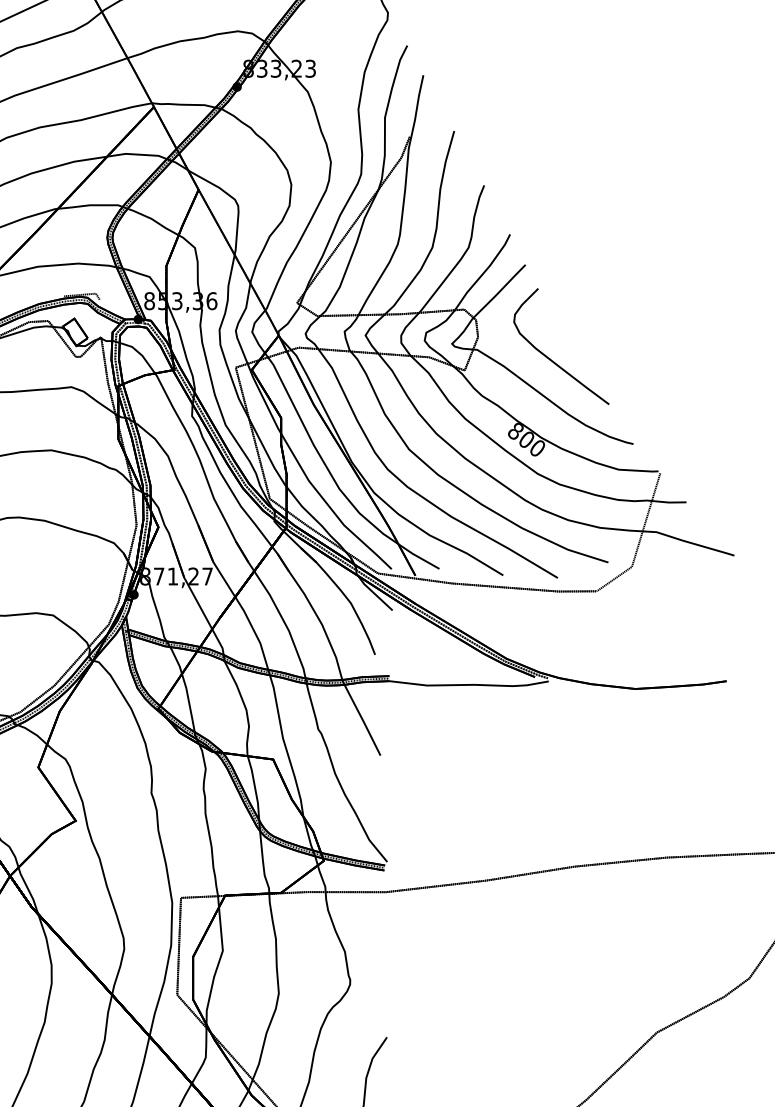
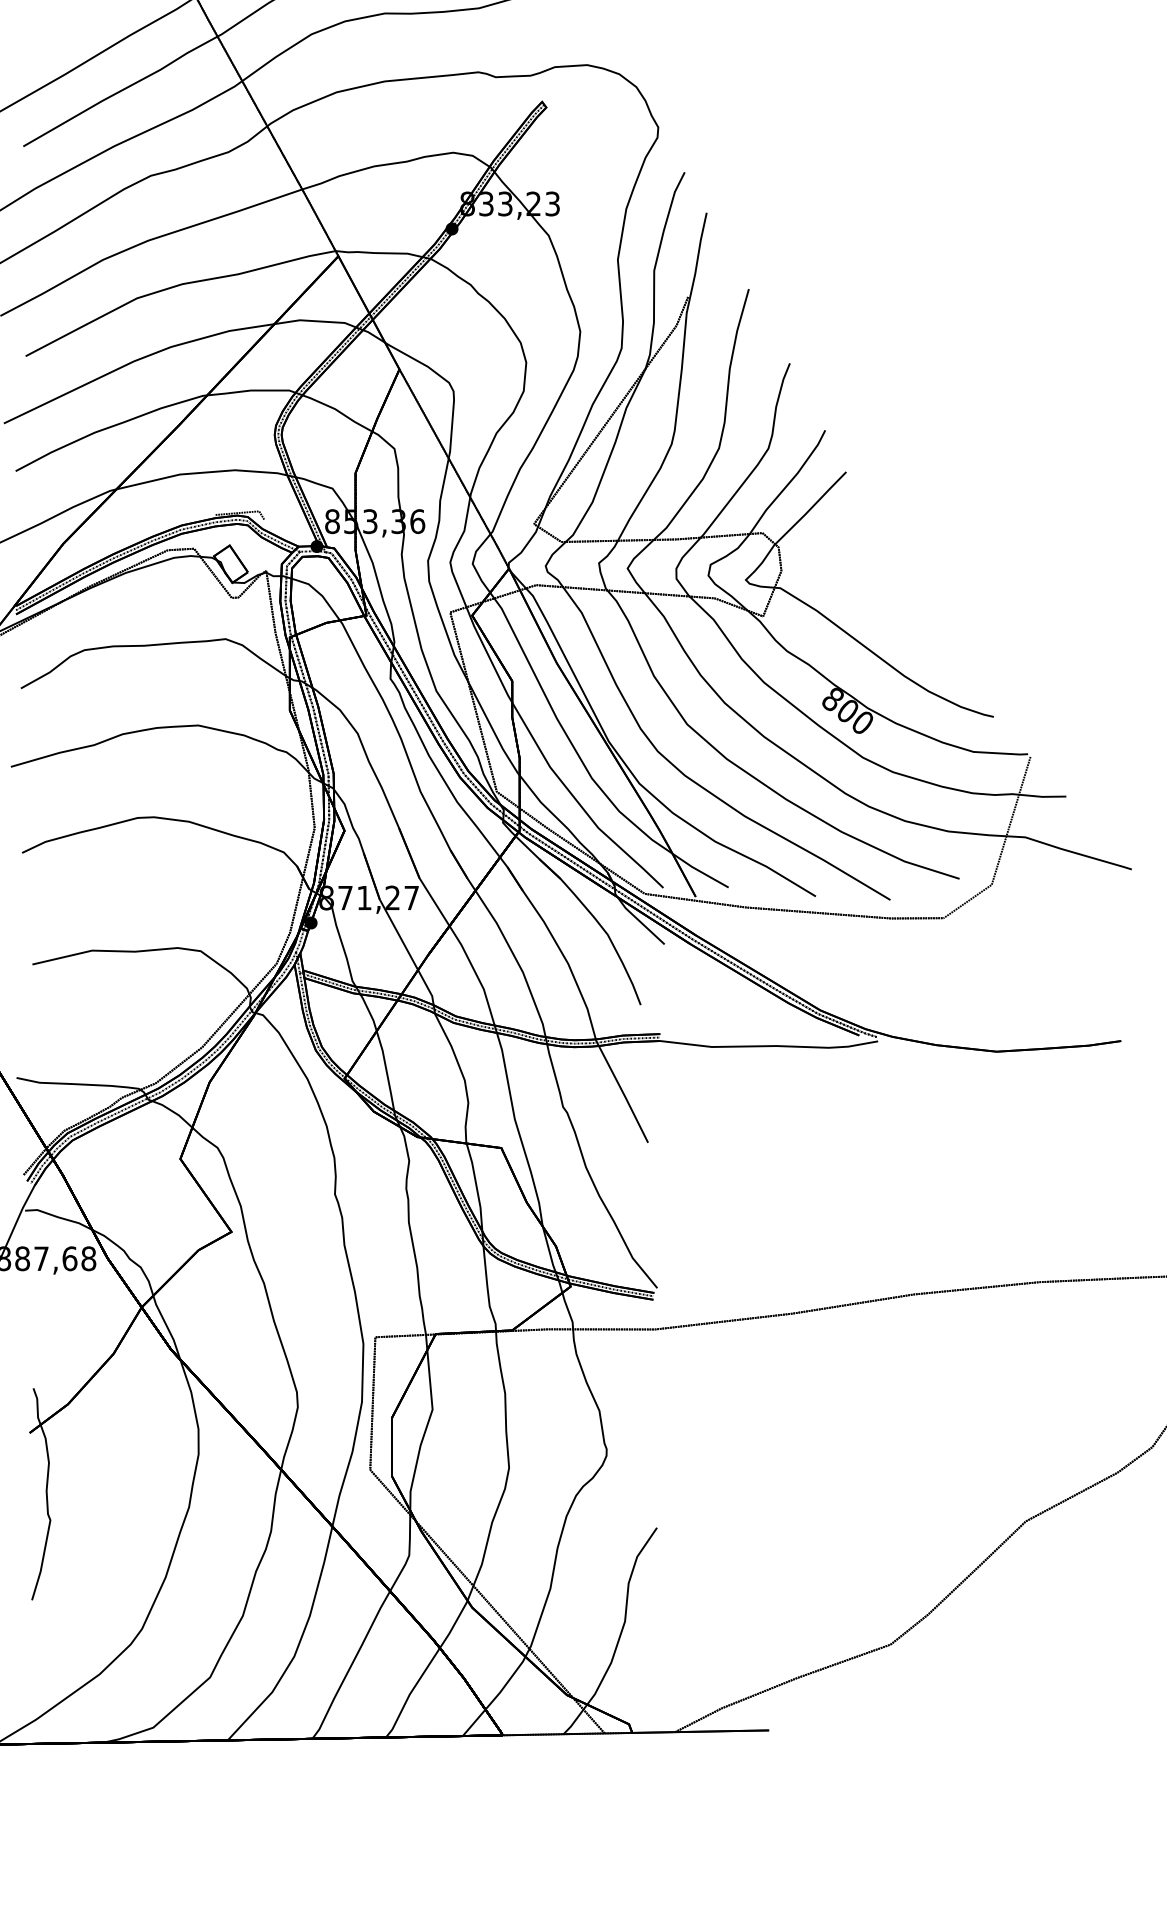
curve: (549, 358) -> (879, 599), removed

